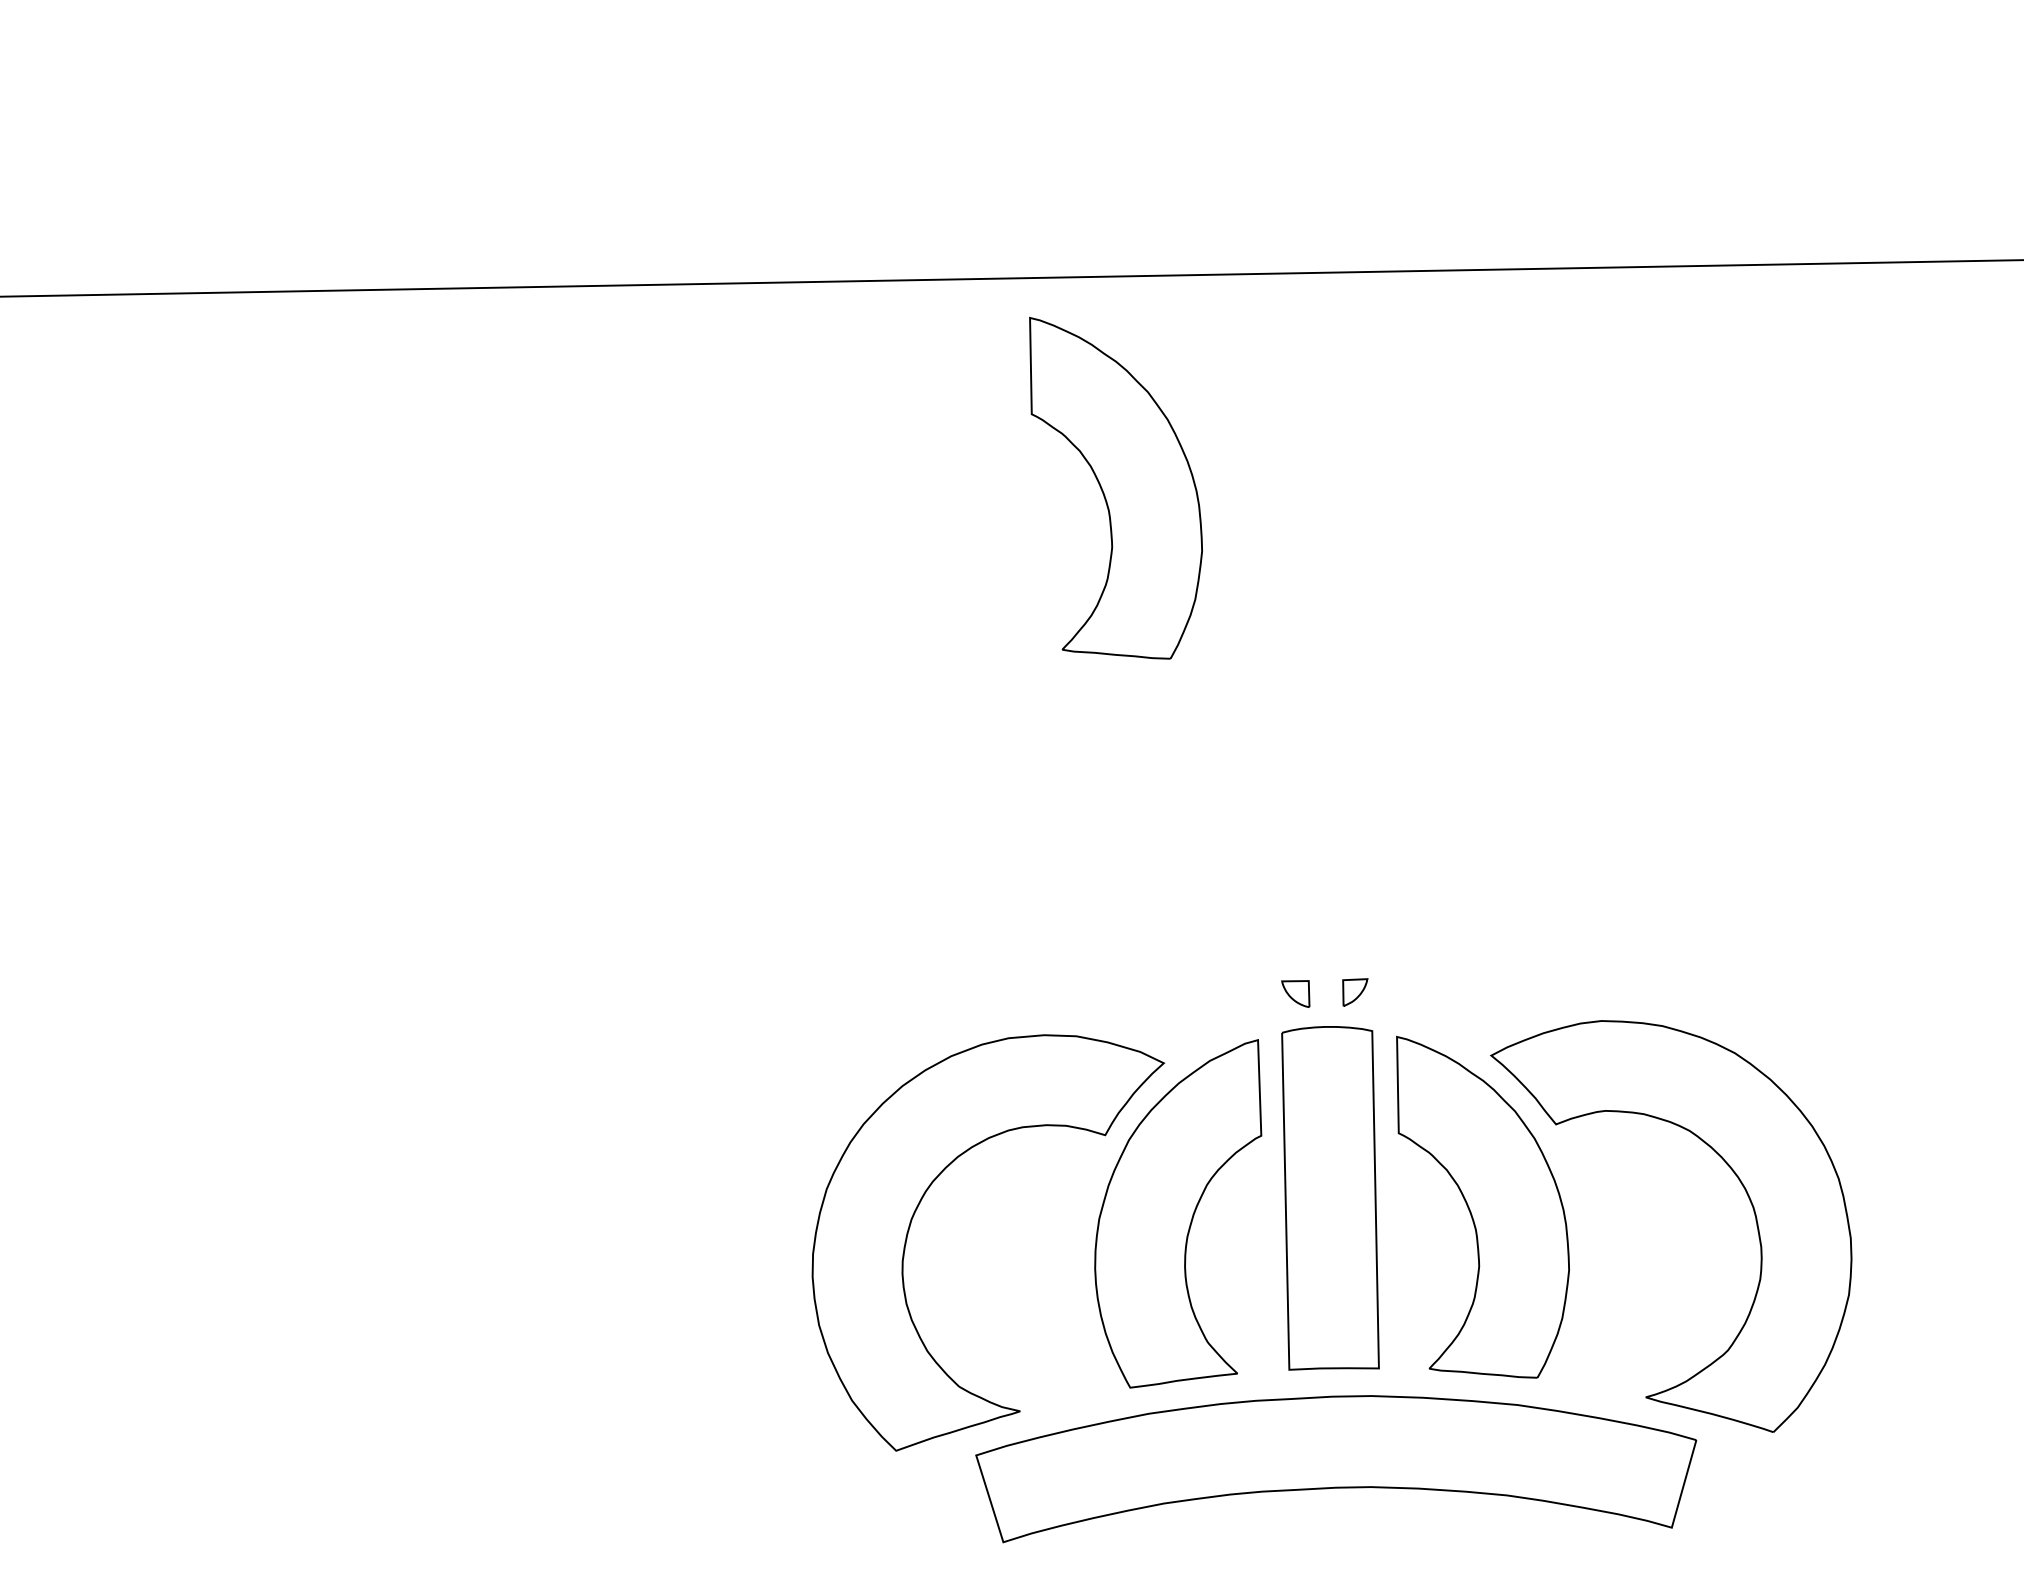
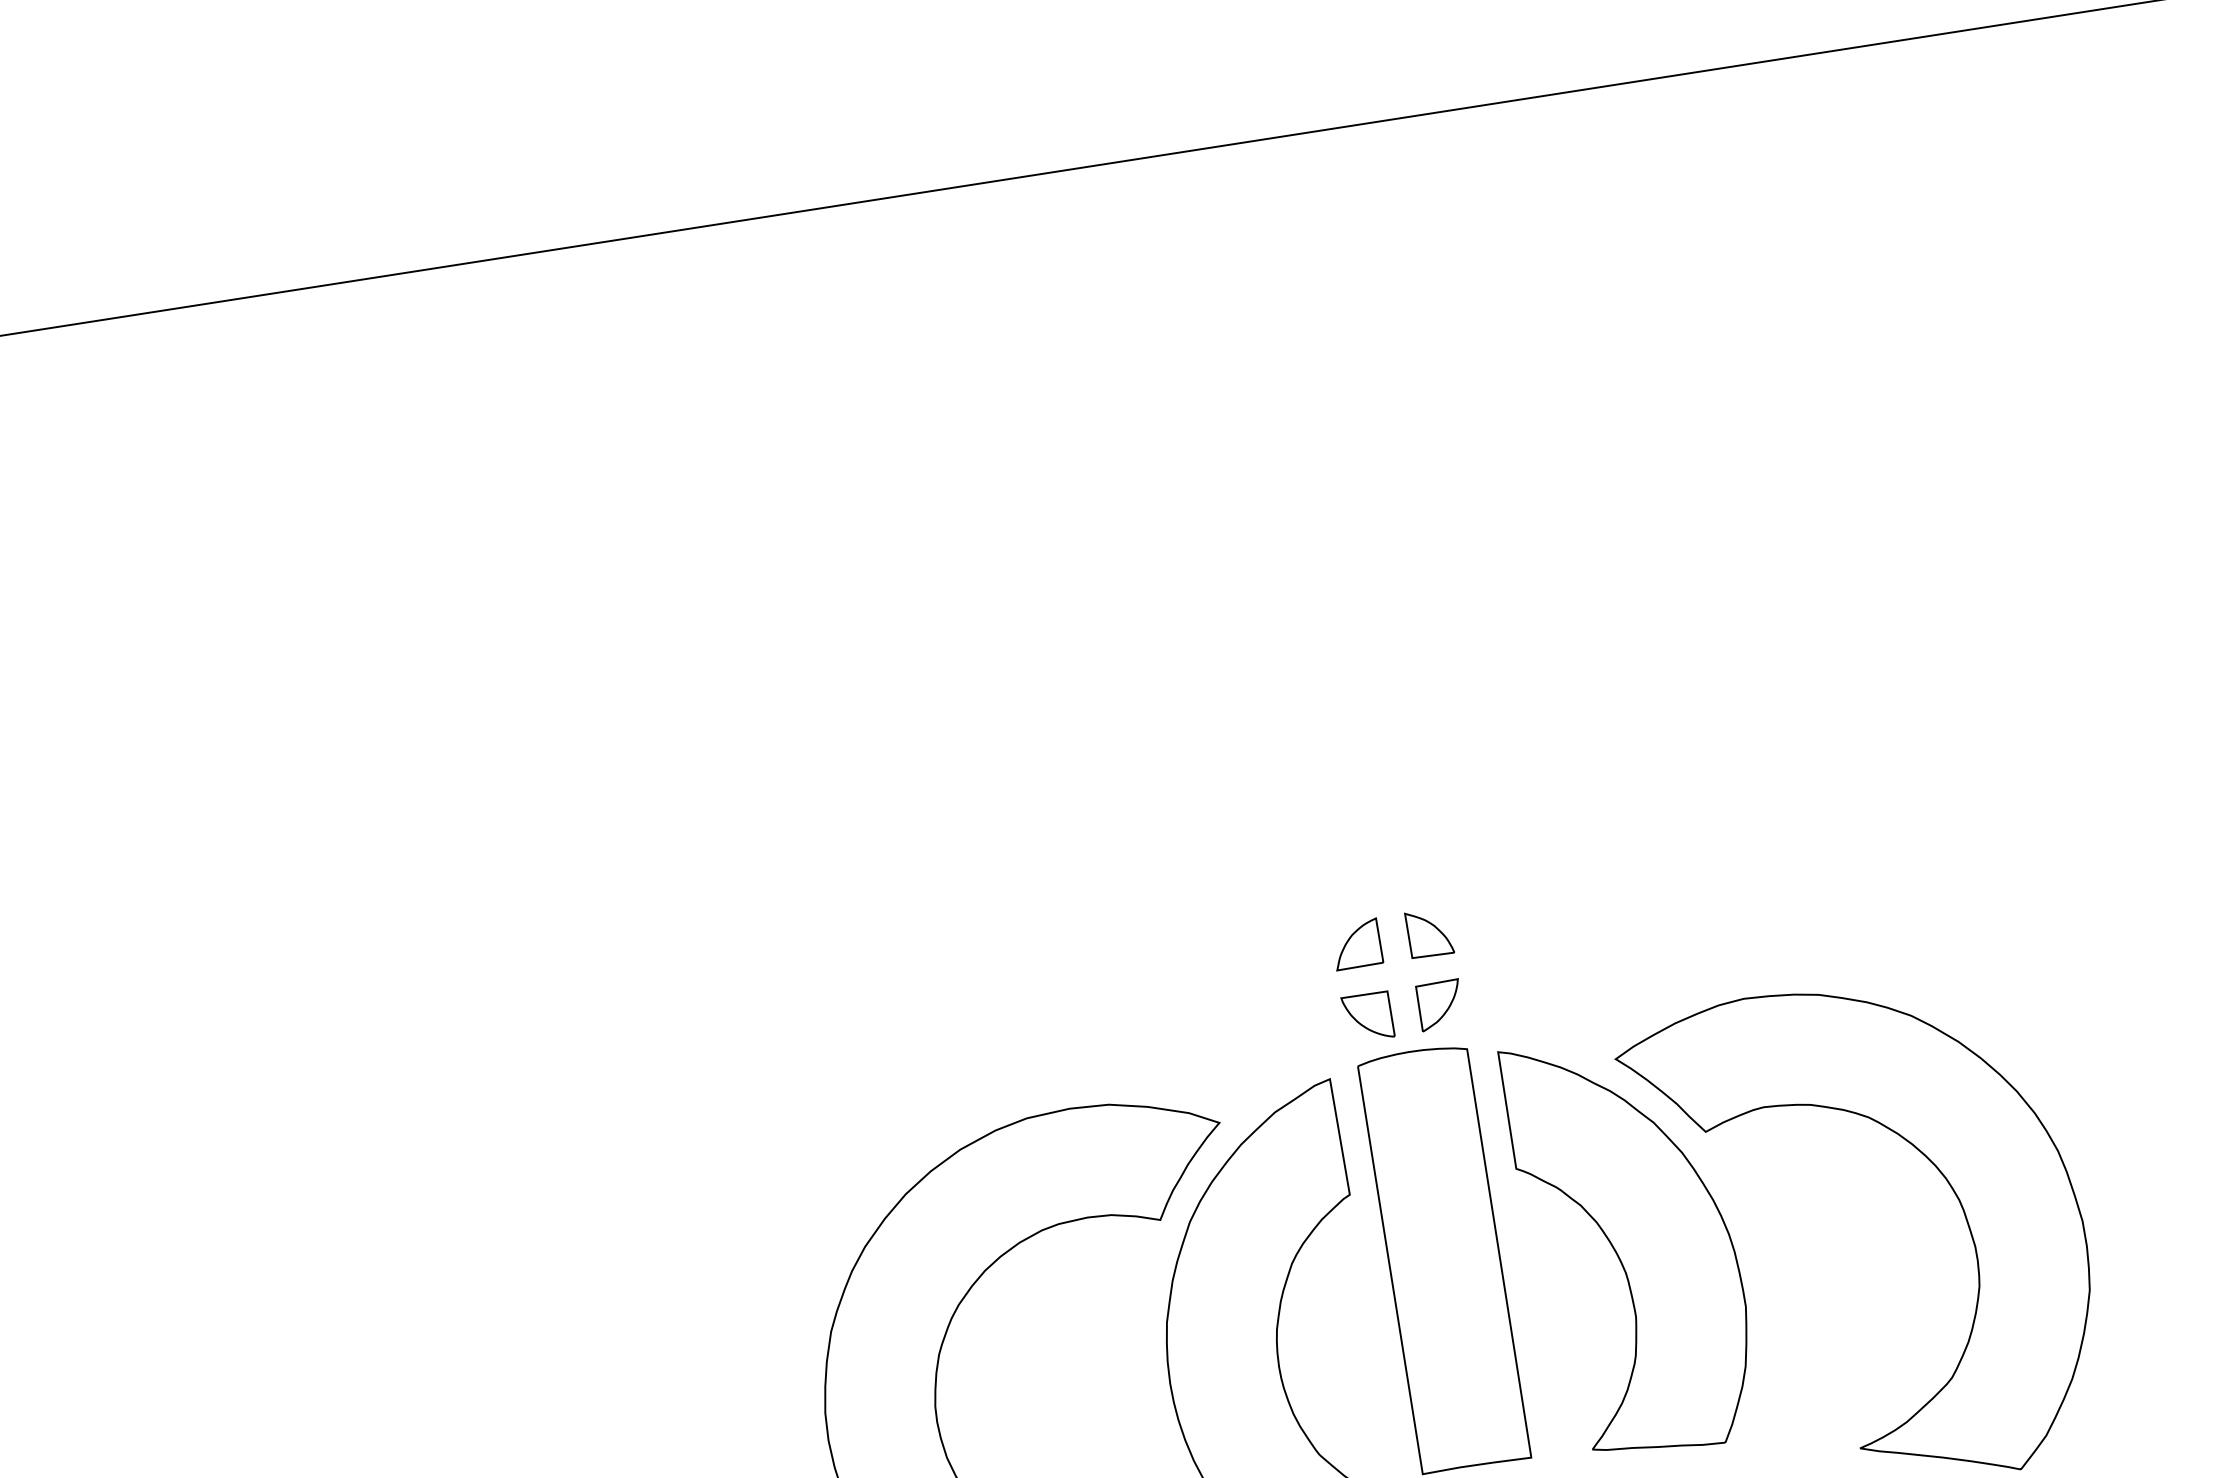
part: (1115, 487) -> (1064, 431), removed
part: (1354, 932) -> (1429, 932), added
part: (1294, 933) -> (1356, 943), added
part: (1355, 992) -> (1440, 1005), size x1.43
part: (1295, 993) -> (1367, 1016), size x1.43

